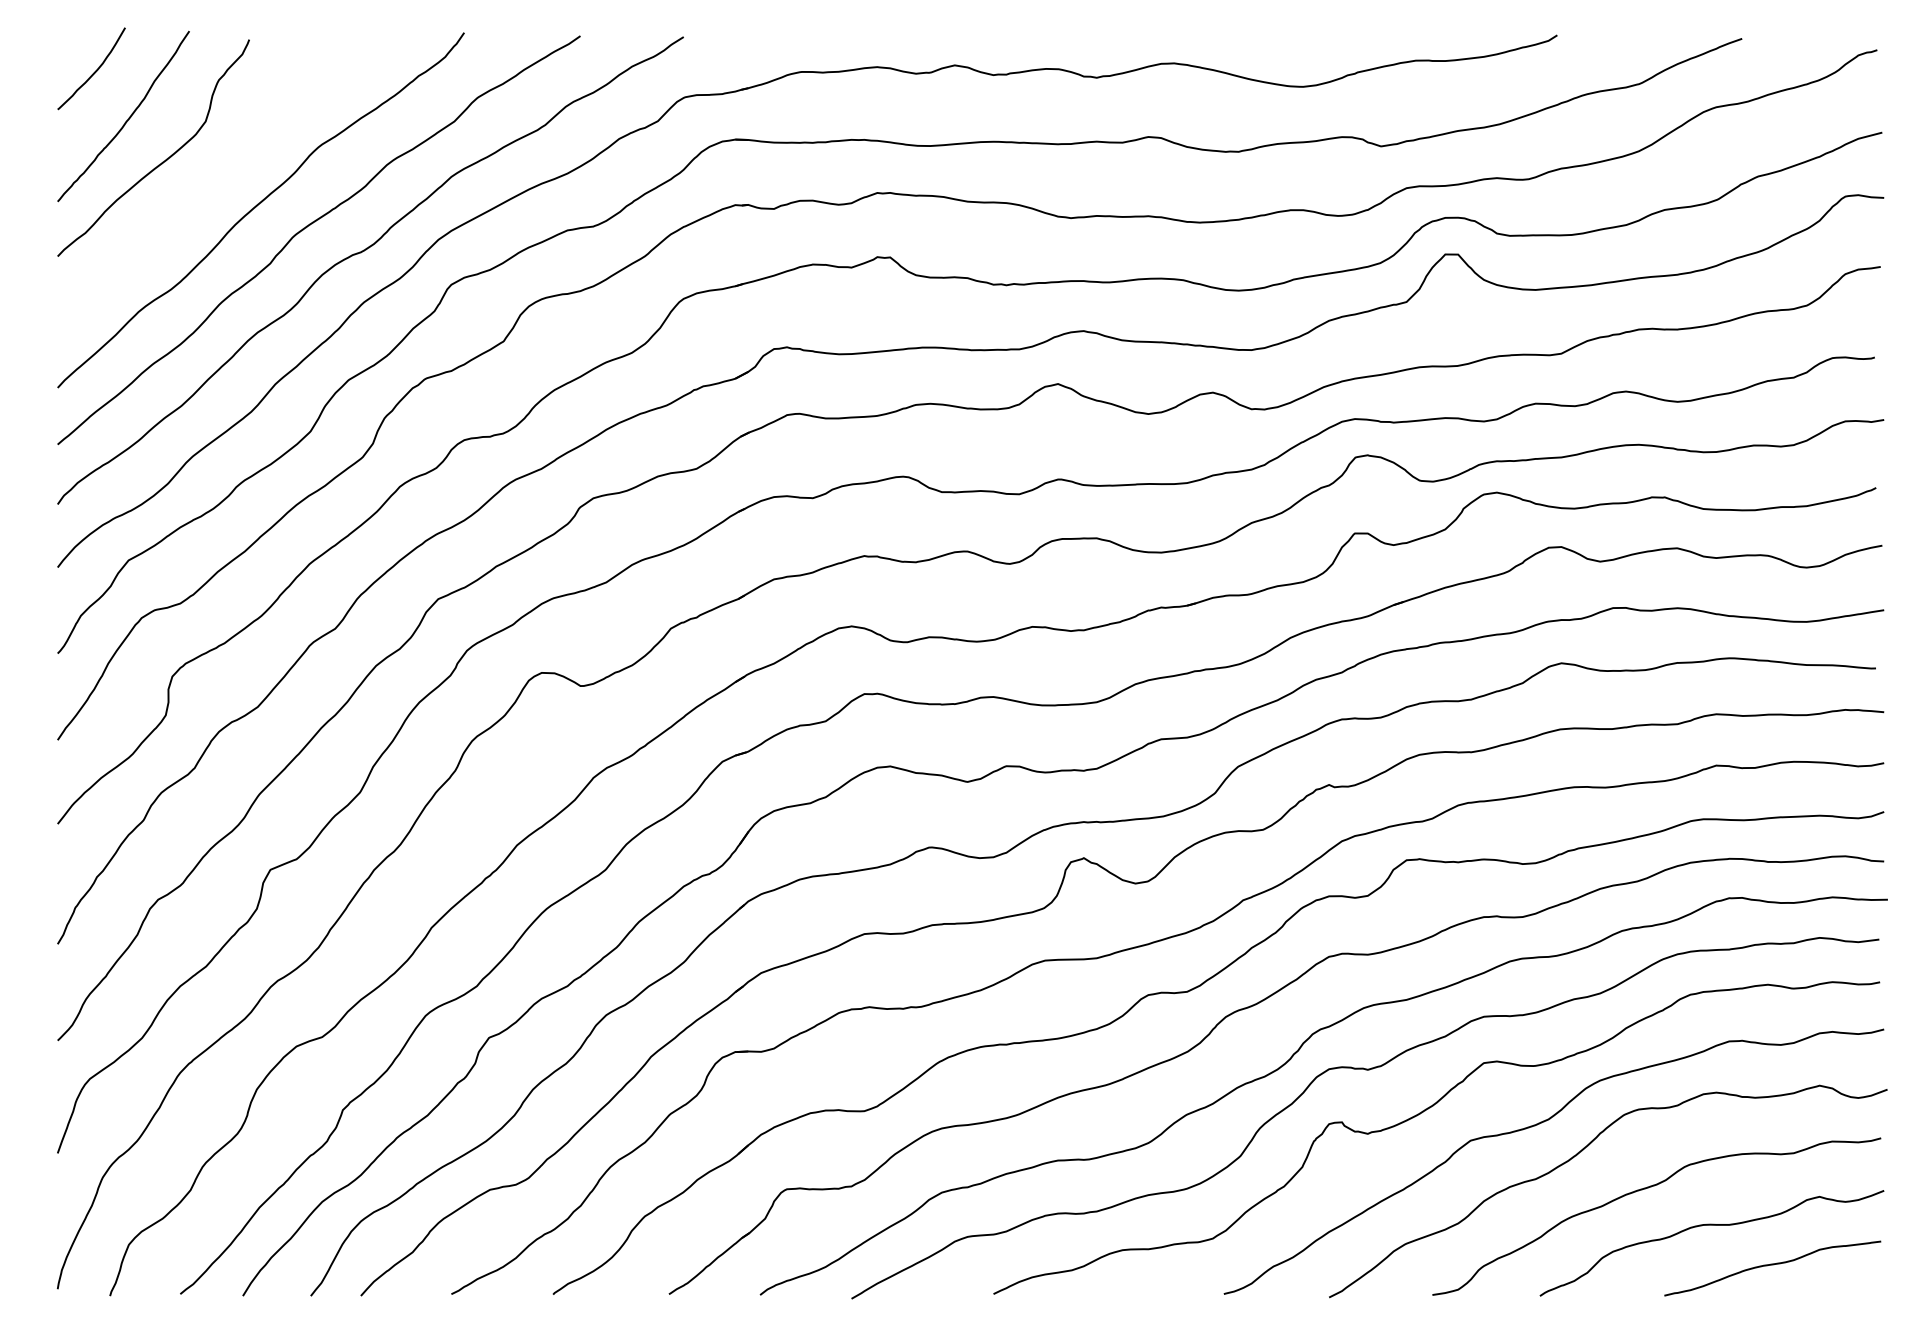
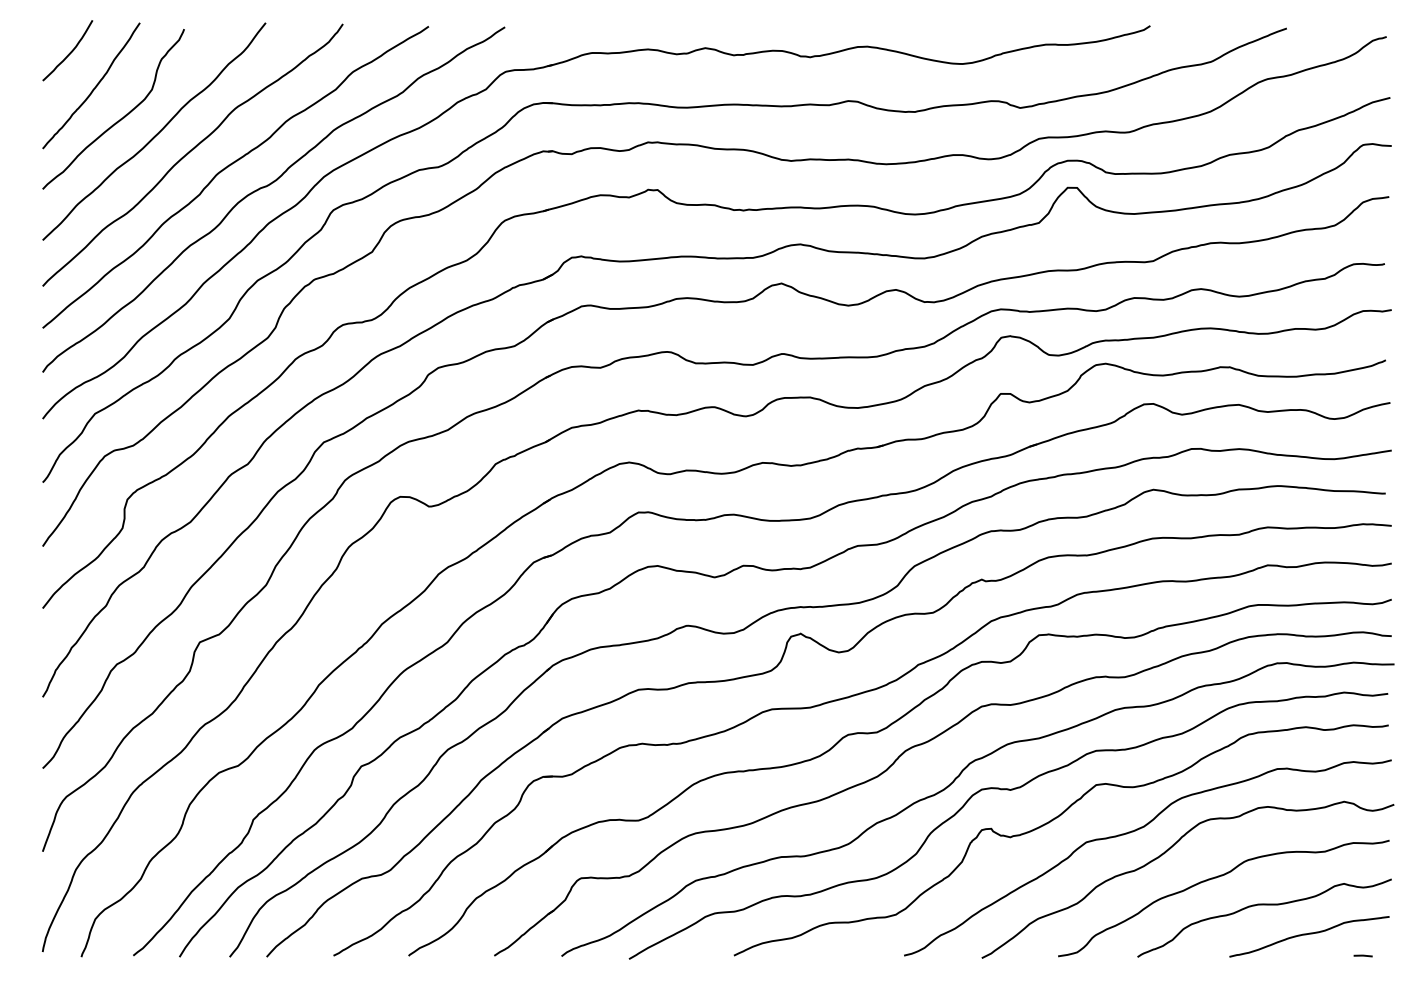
curve: (211, 180) -> (156, 133), added
line: (1844, 1293) -> (1362, 955), added

